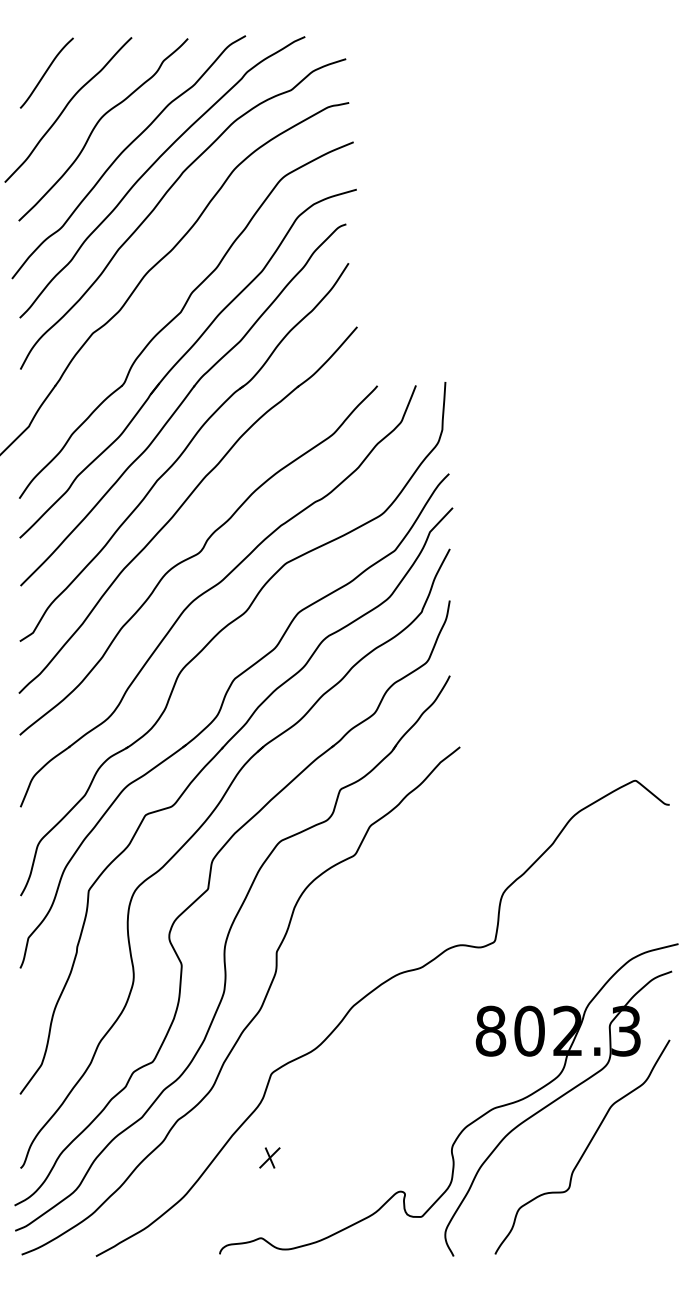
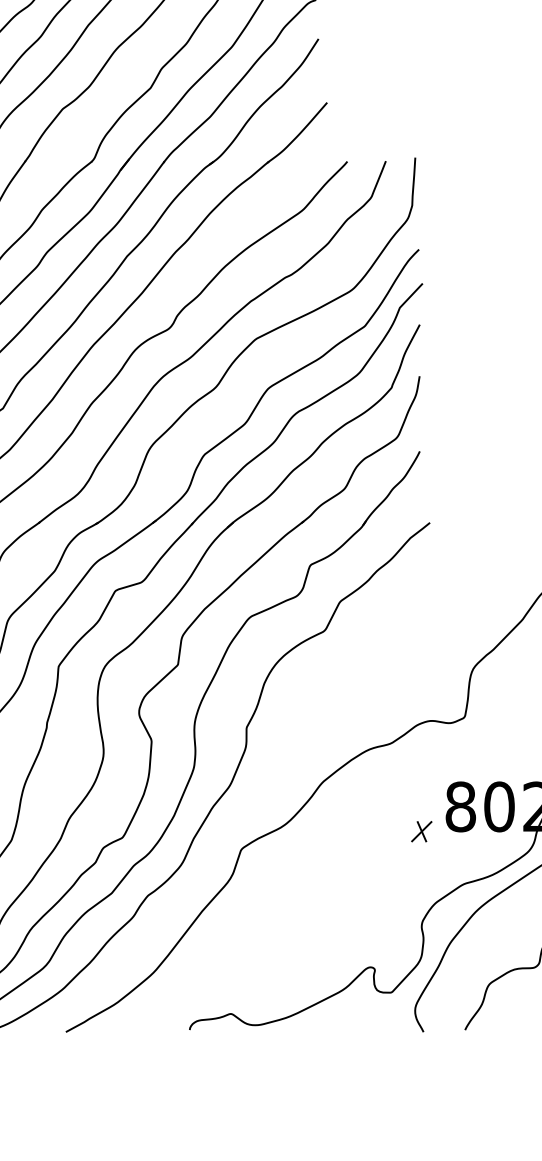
part: (269, 1157) -> (421, 831), moved

